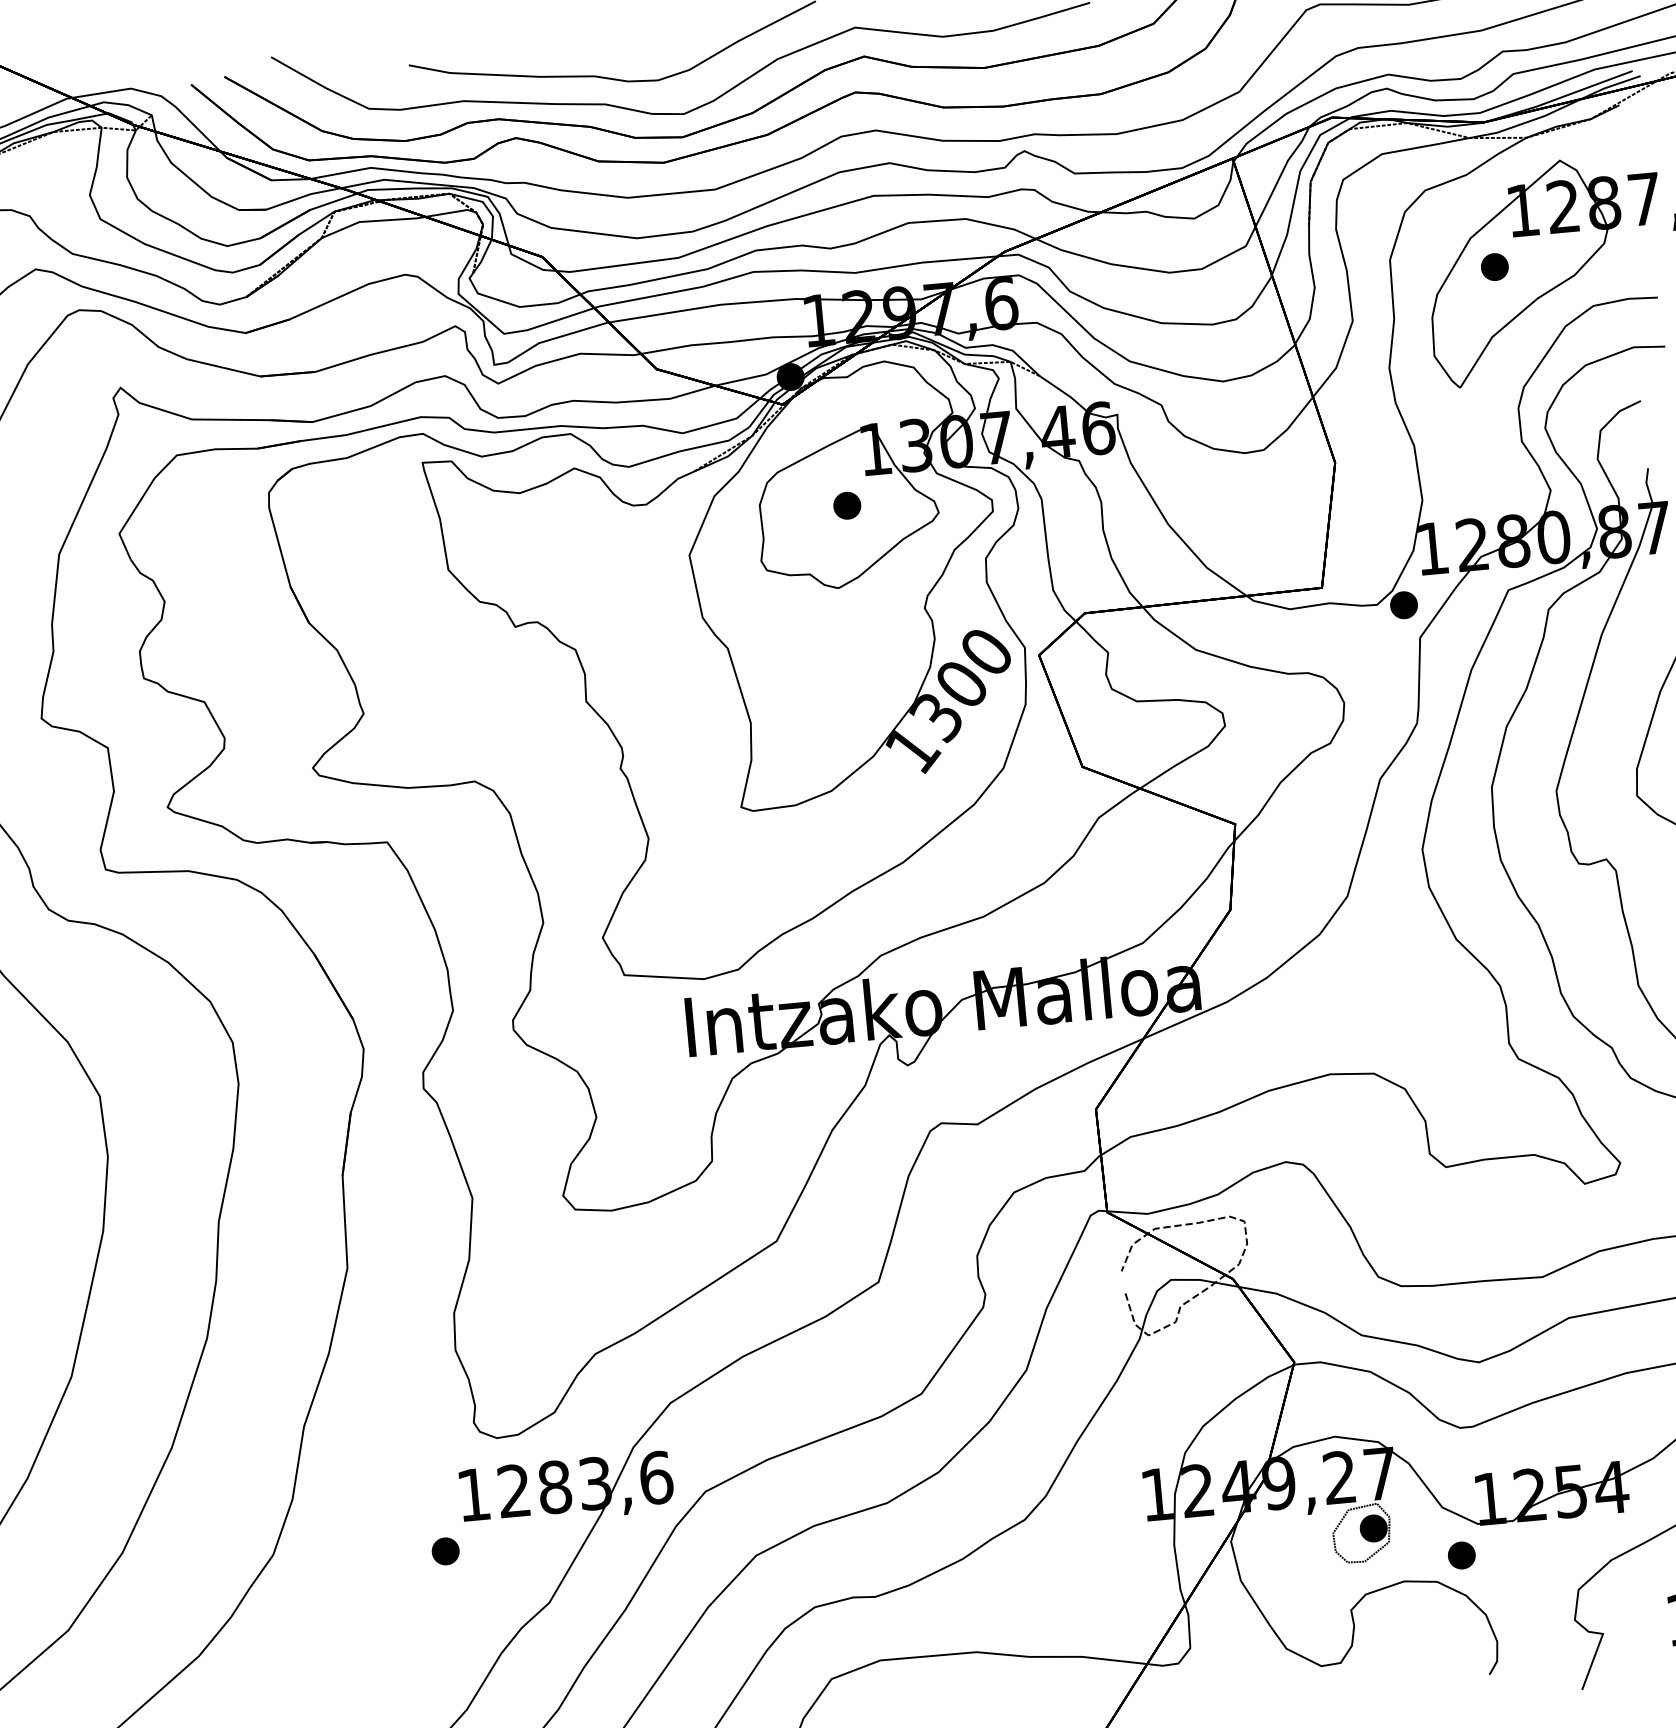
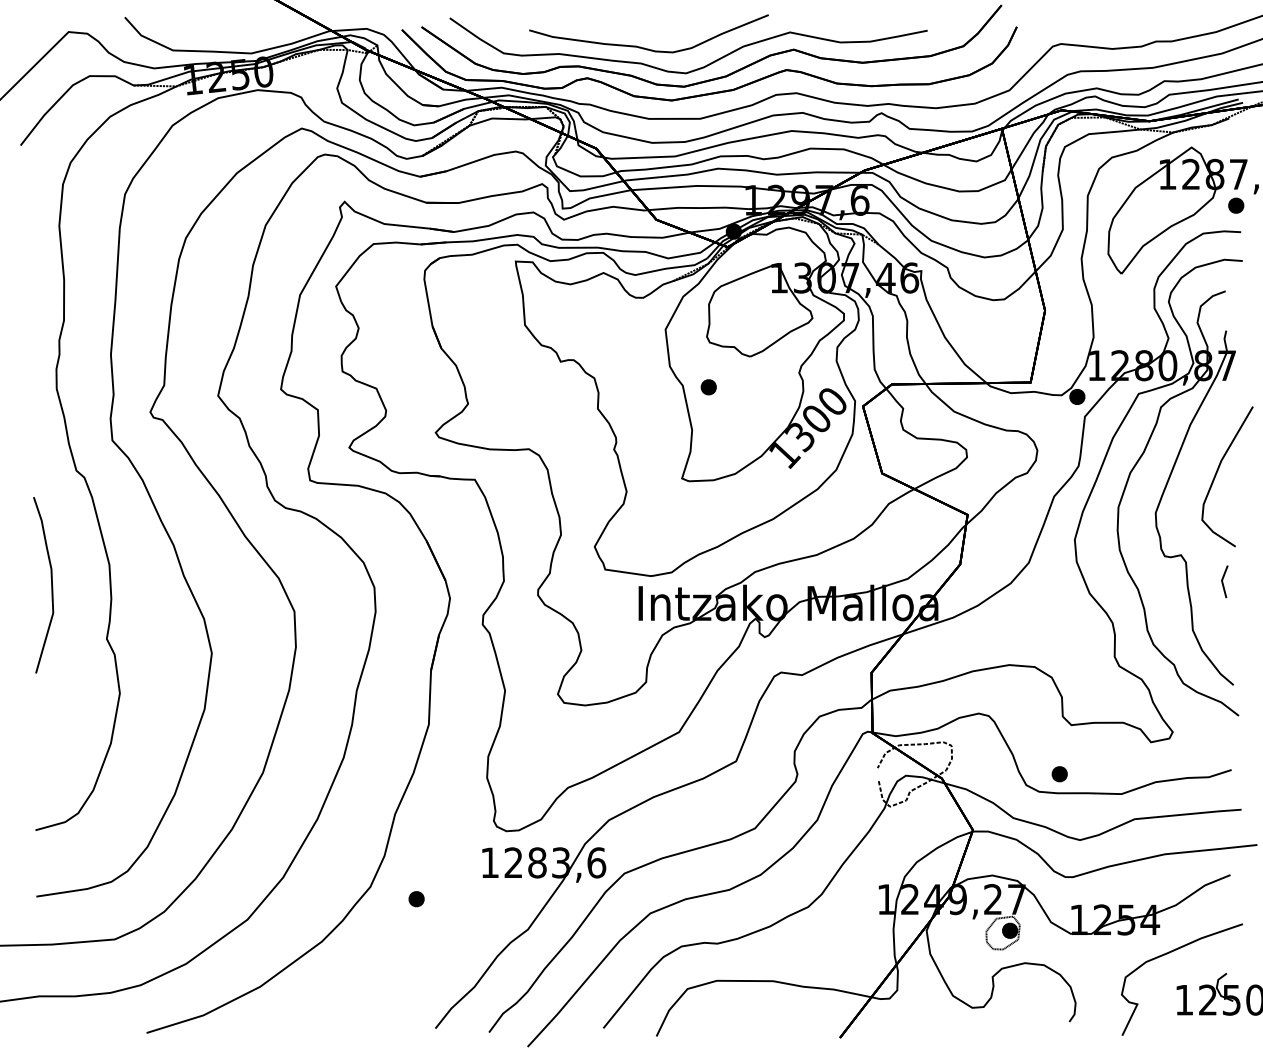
part: (1495, 266) -> (1236, 205), moved
part: (846, 506) -> (708, 387), moved
part: (445, 1551) -> (416, 899), moved
part: (1461, 1556) -> (1059, 774), moved

